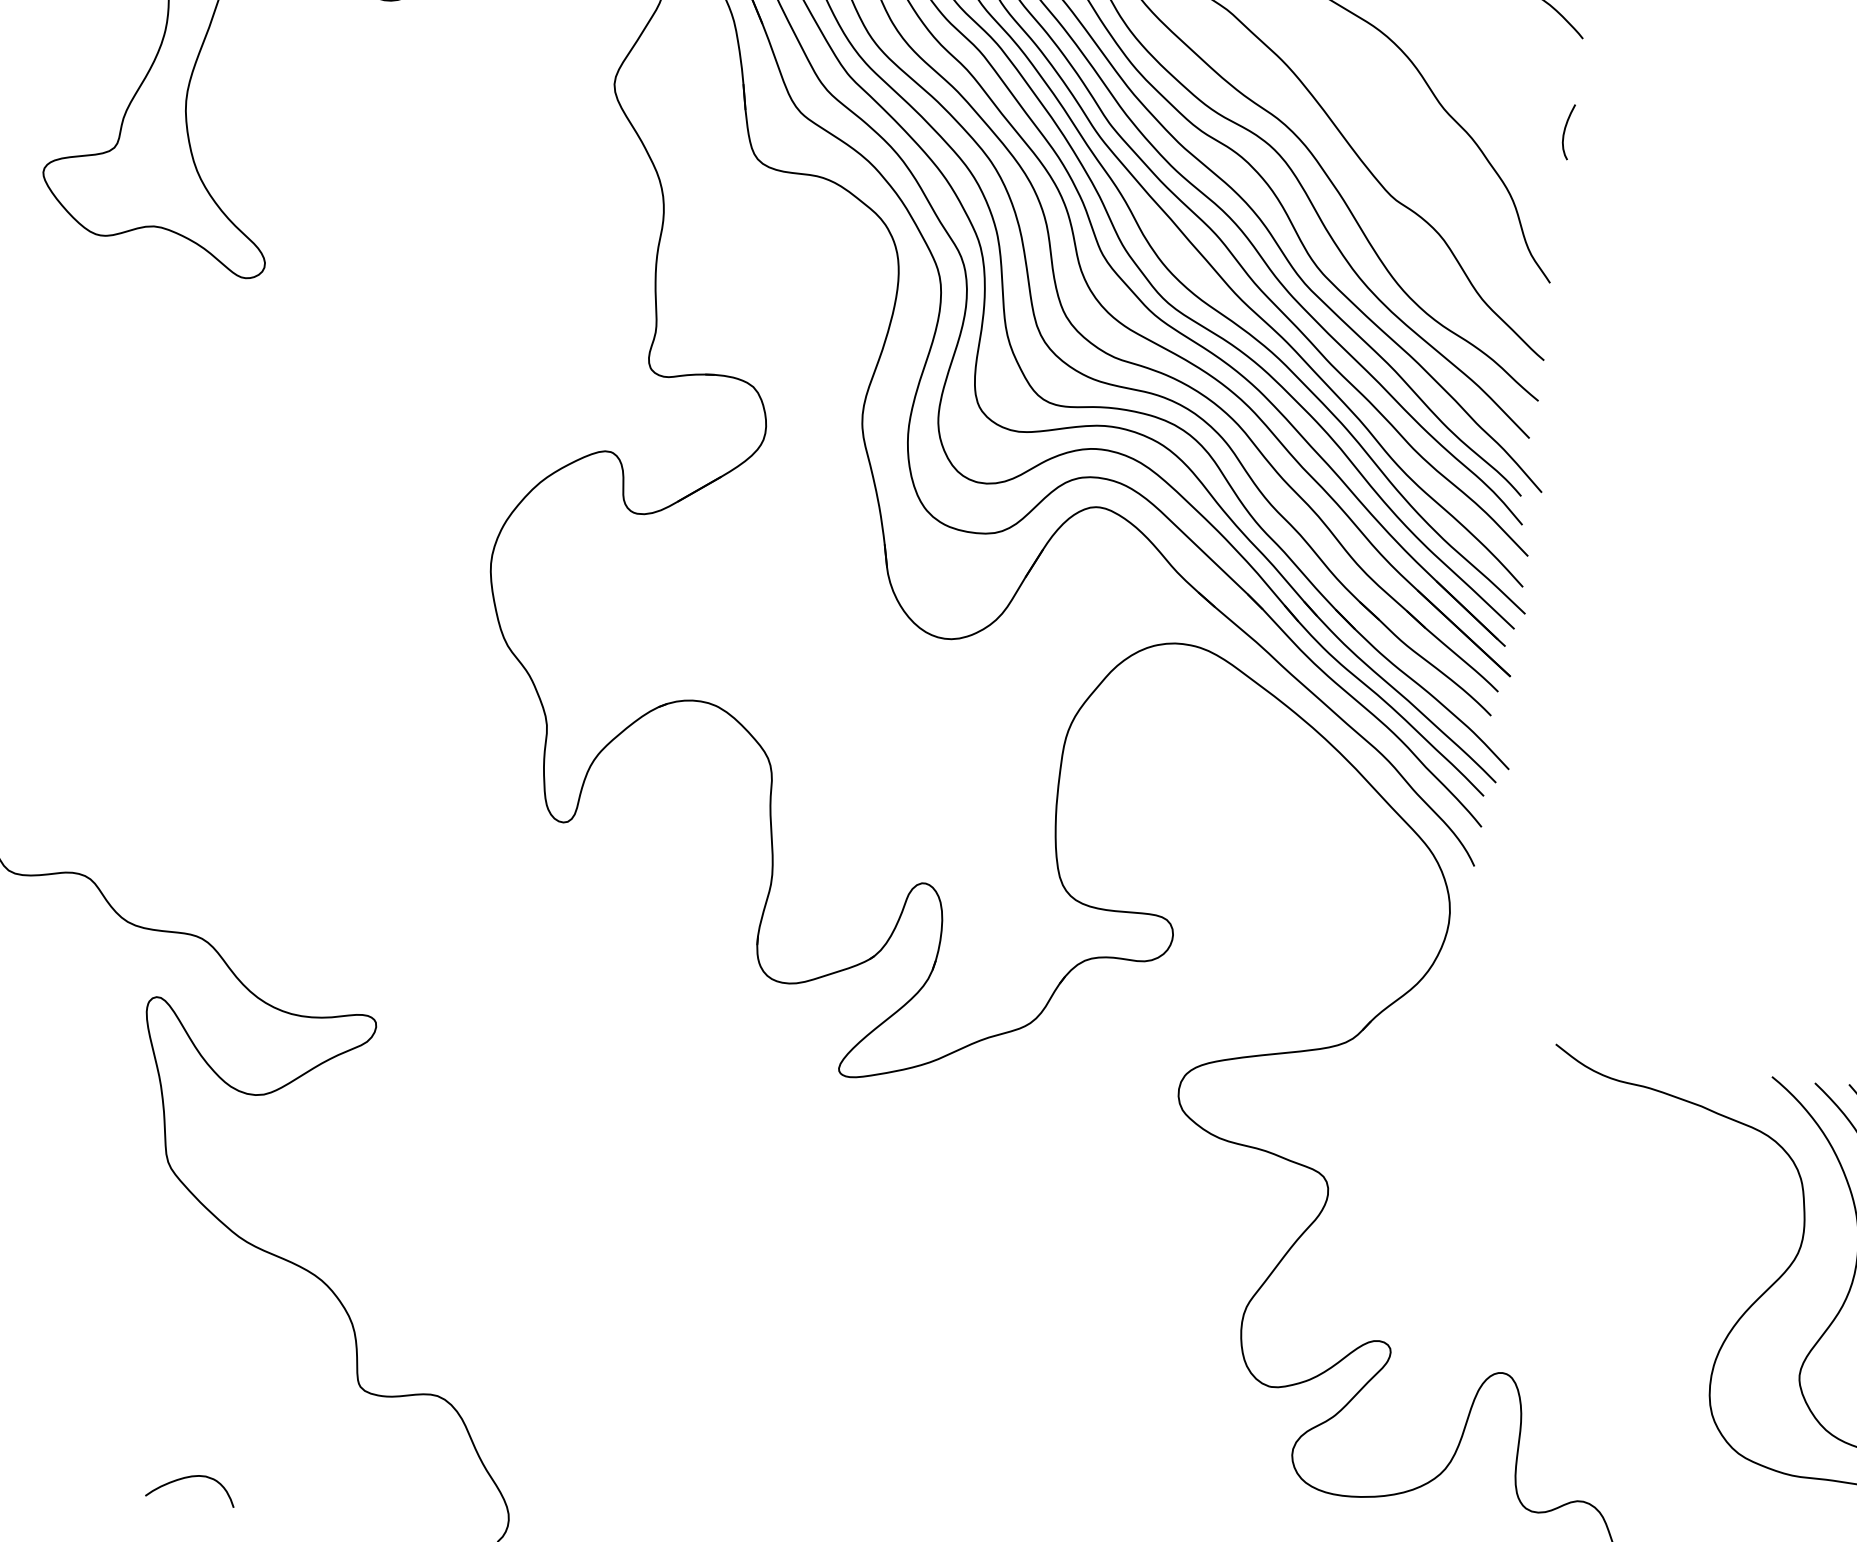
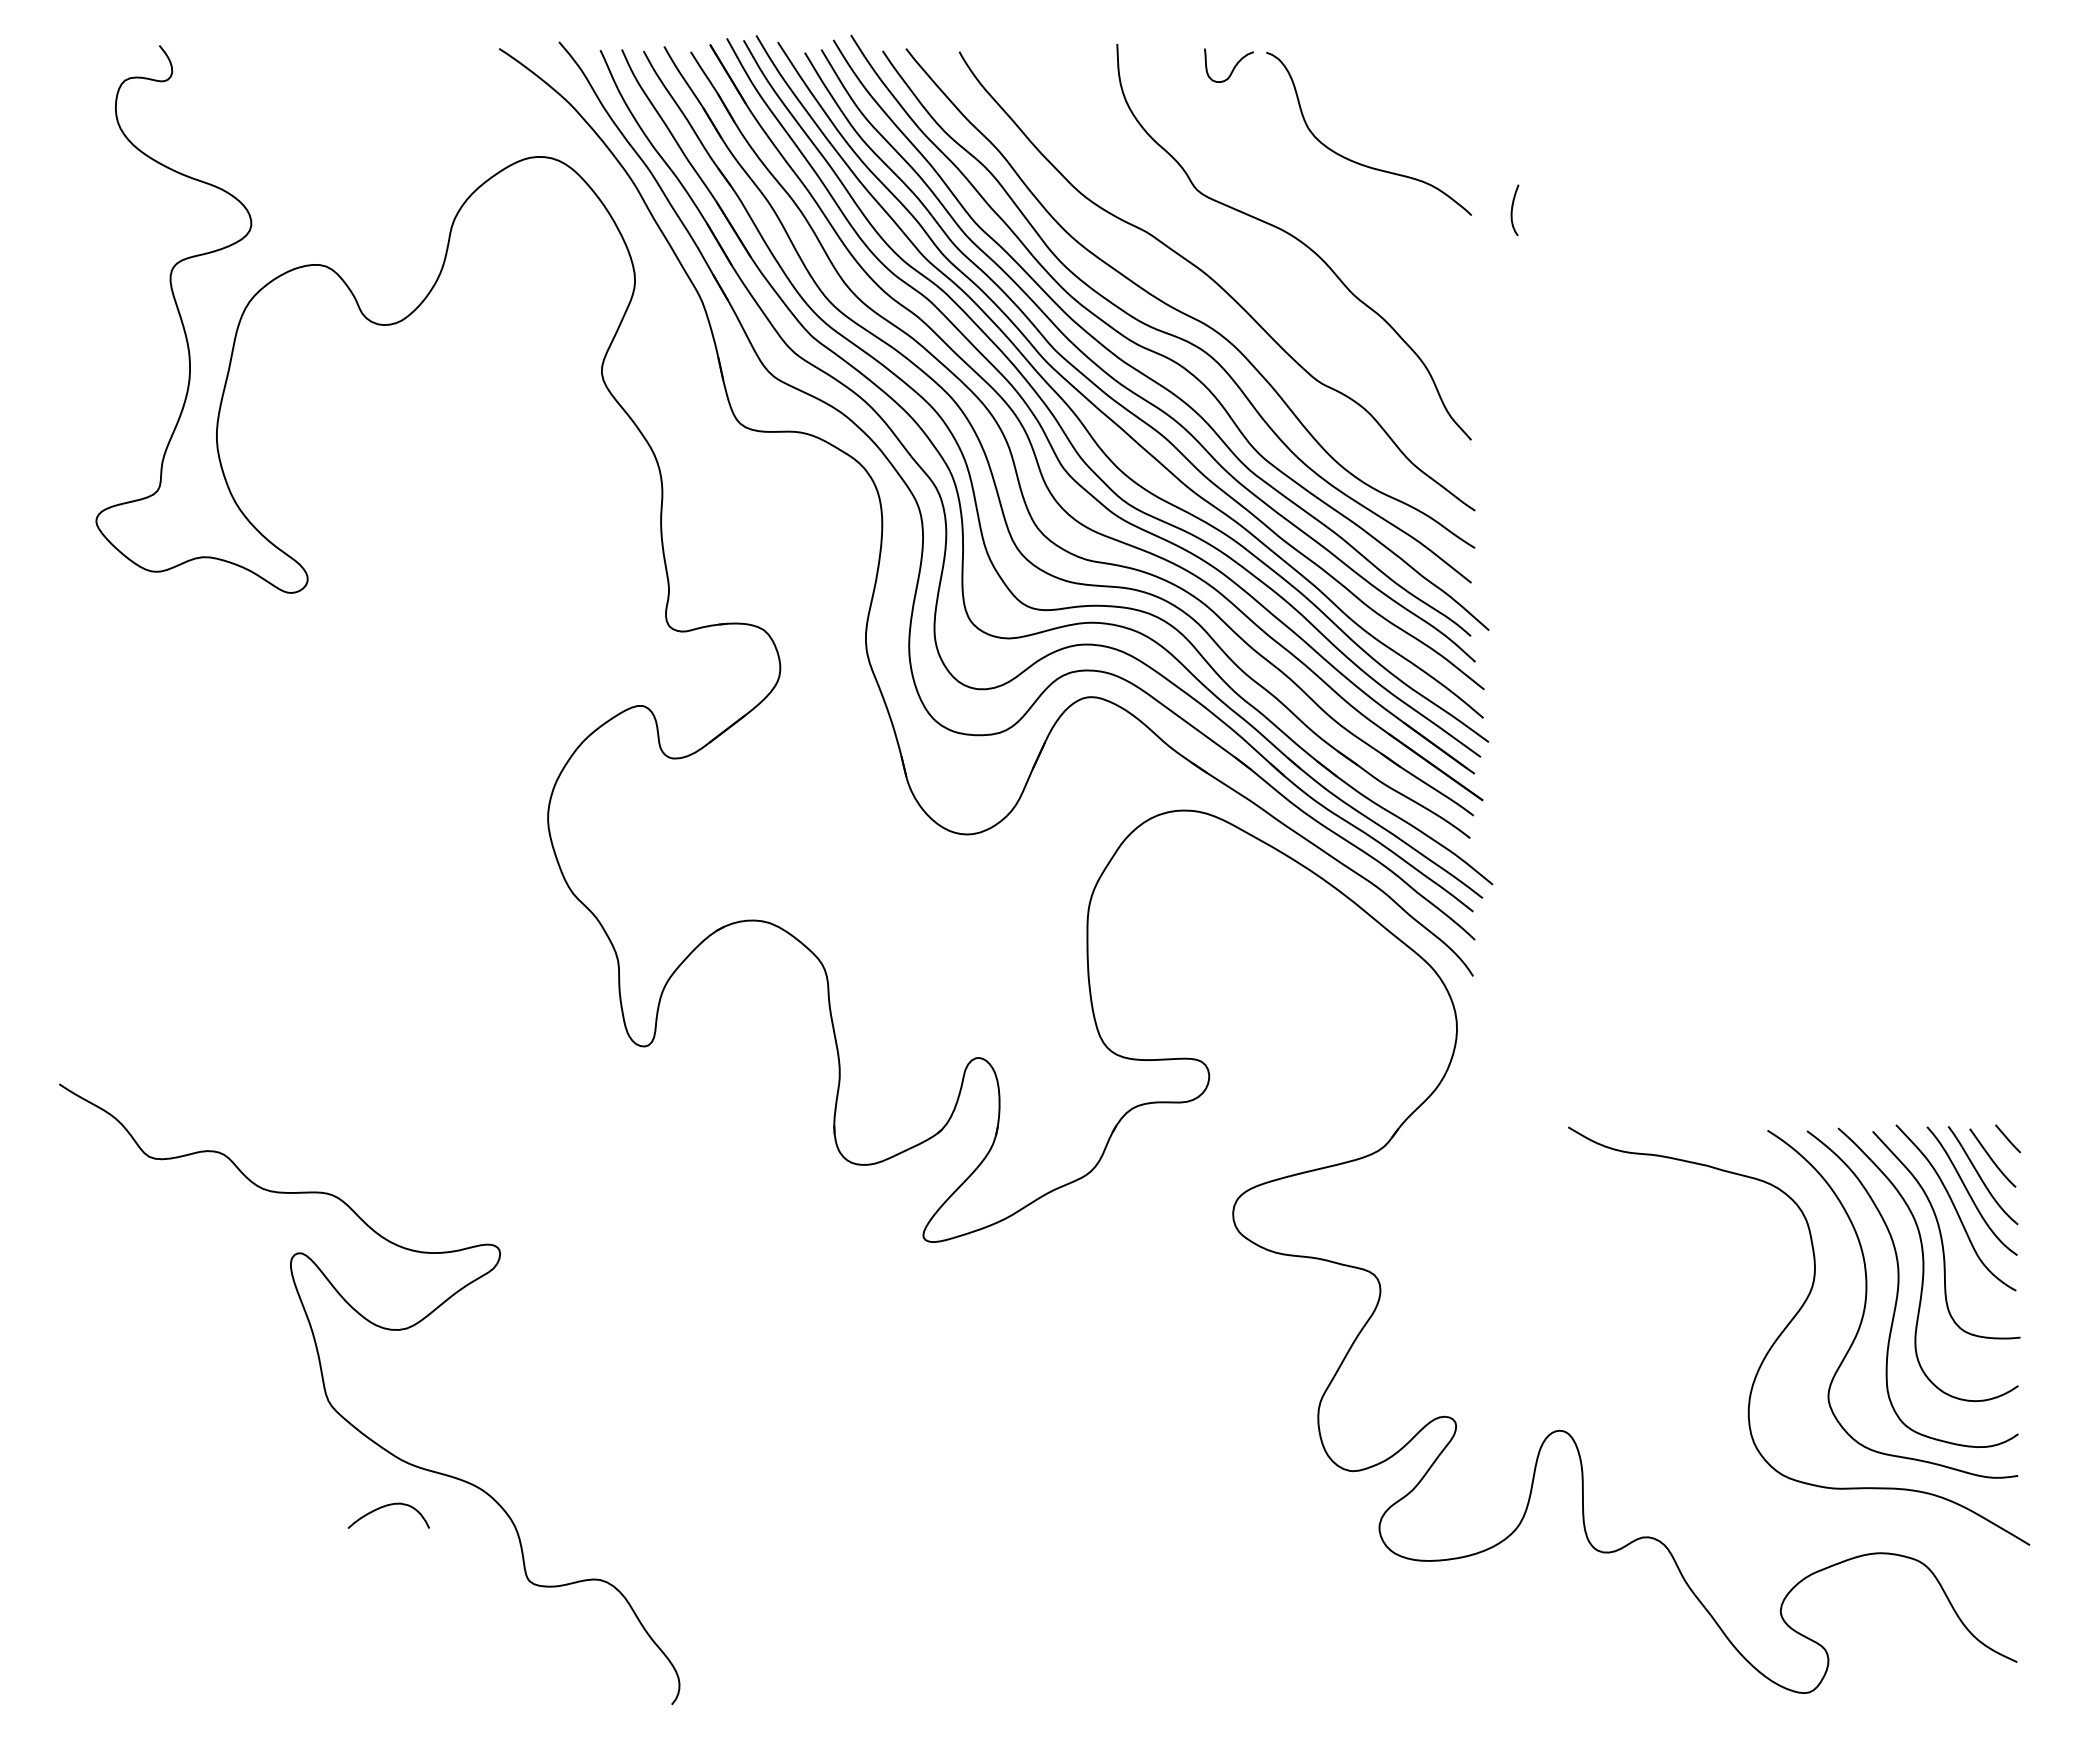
curve: (1565, 131) -> (1512, 210), moved
curve: (187, 1478) -> (384, 1507), moved

